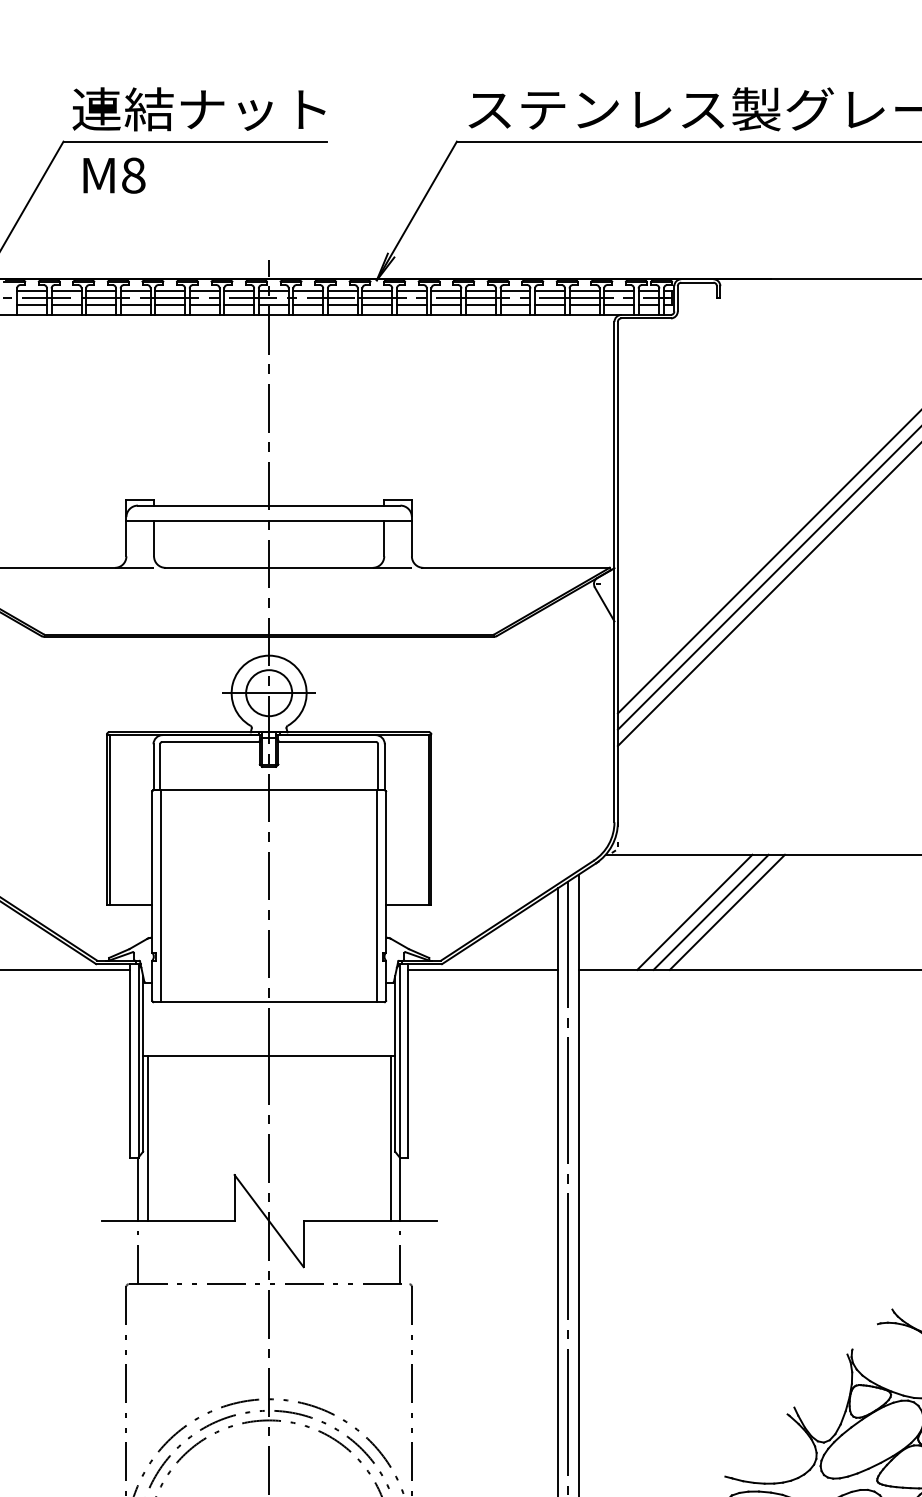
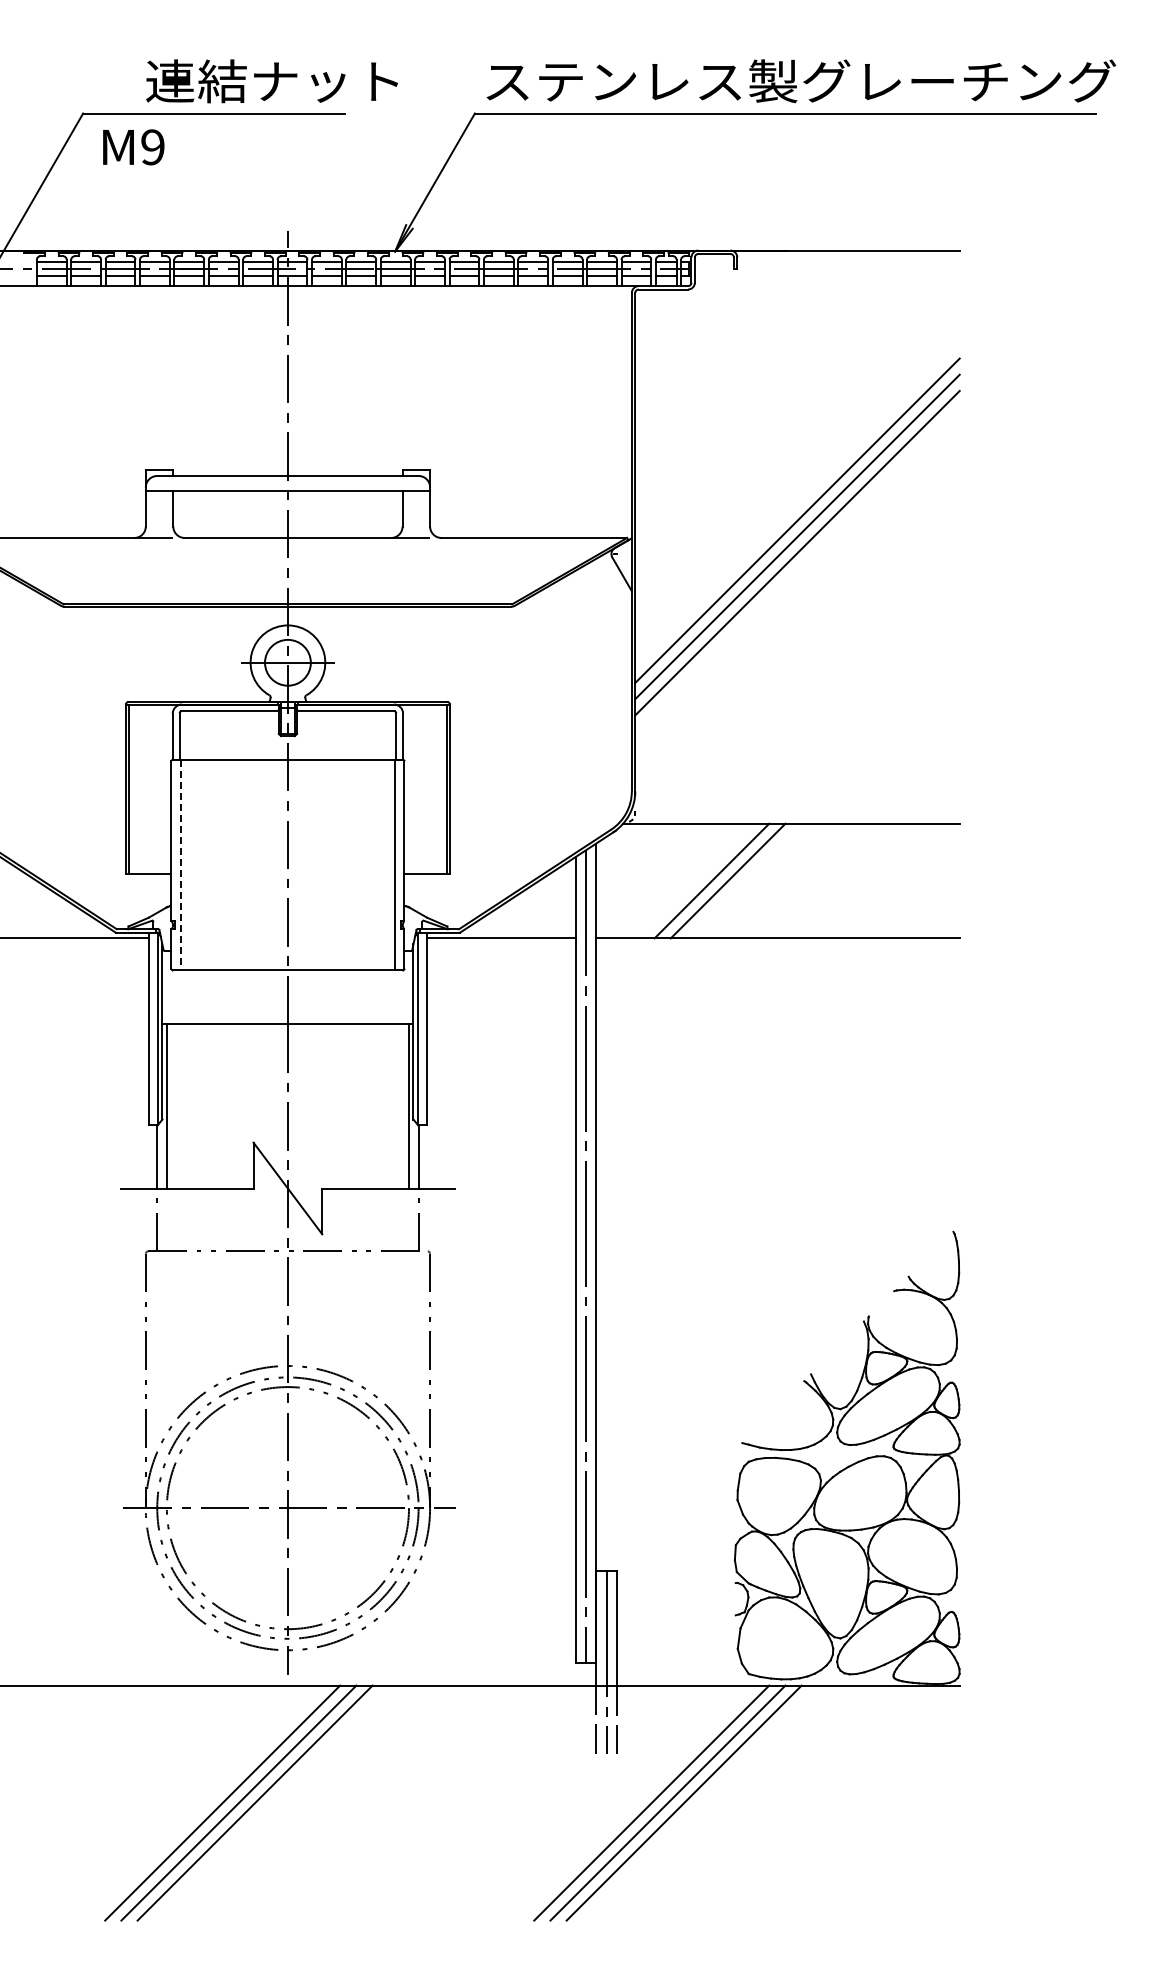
text: (198, 109) -> (271, 81), moved
text: (133, 175) -> (152, 147), M8 -> M9
line: (161, 896) -> (180, 865), solid -> dashed
line: (727, 911) -> (744, 880), removed

